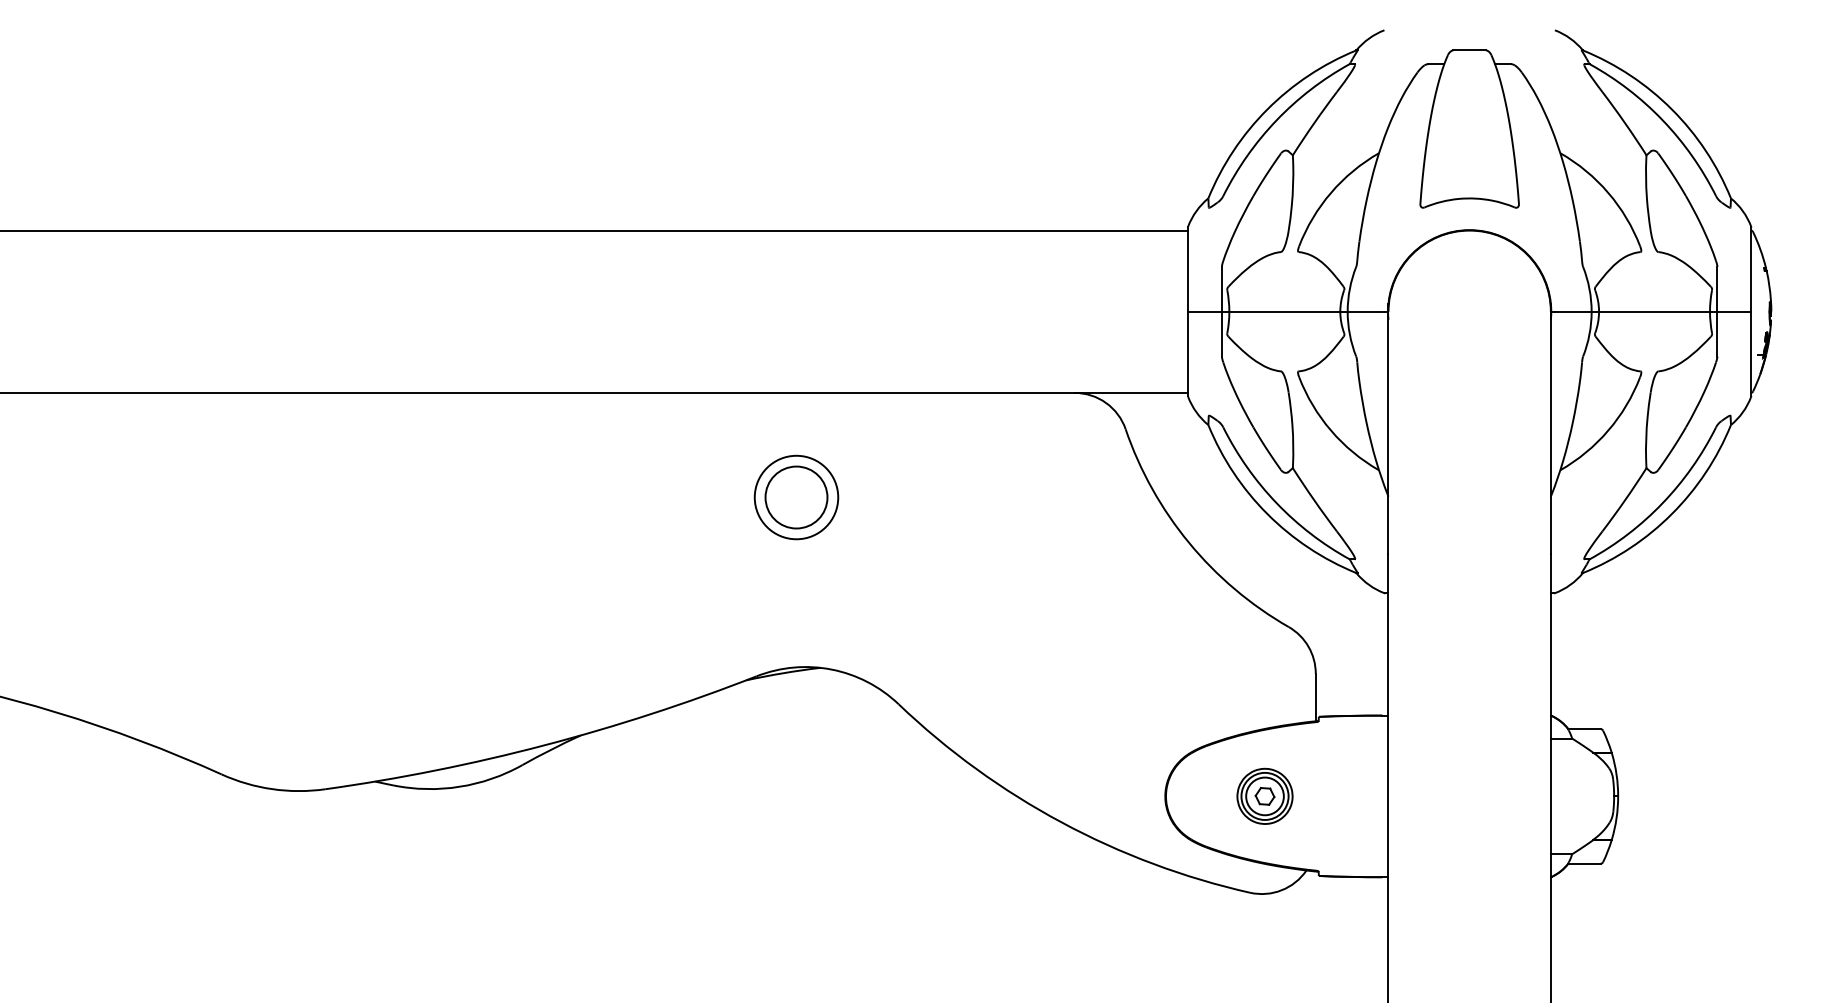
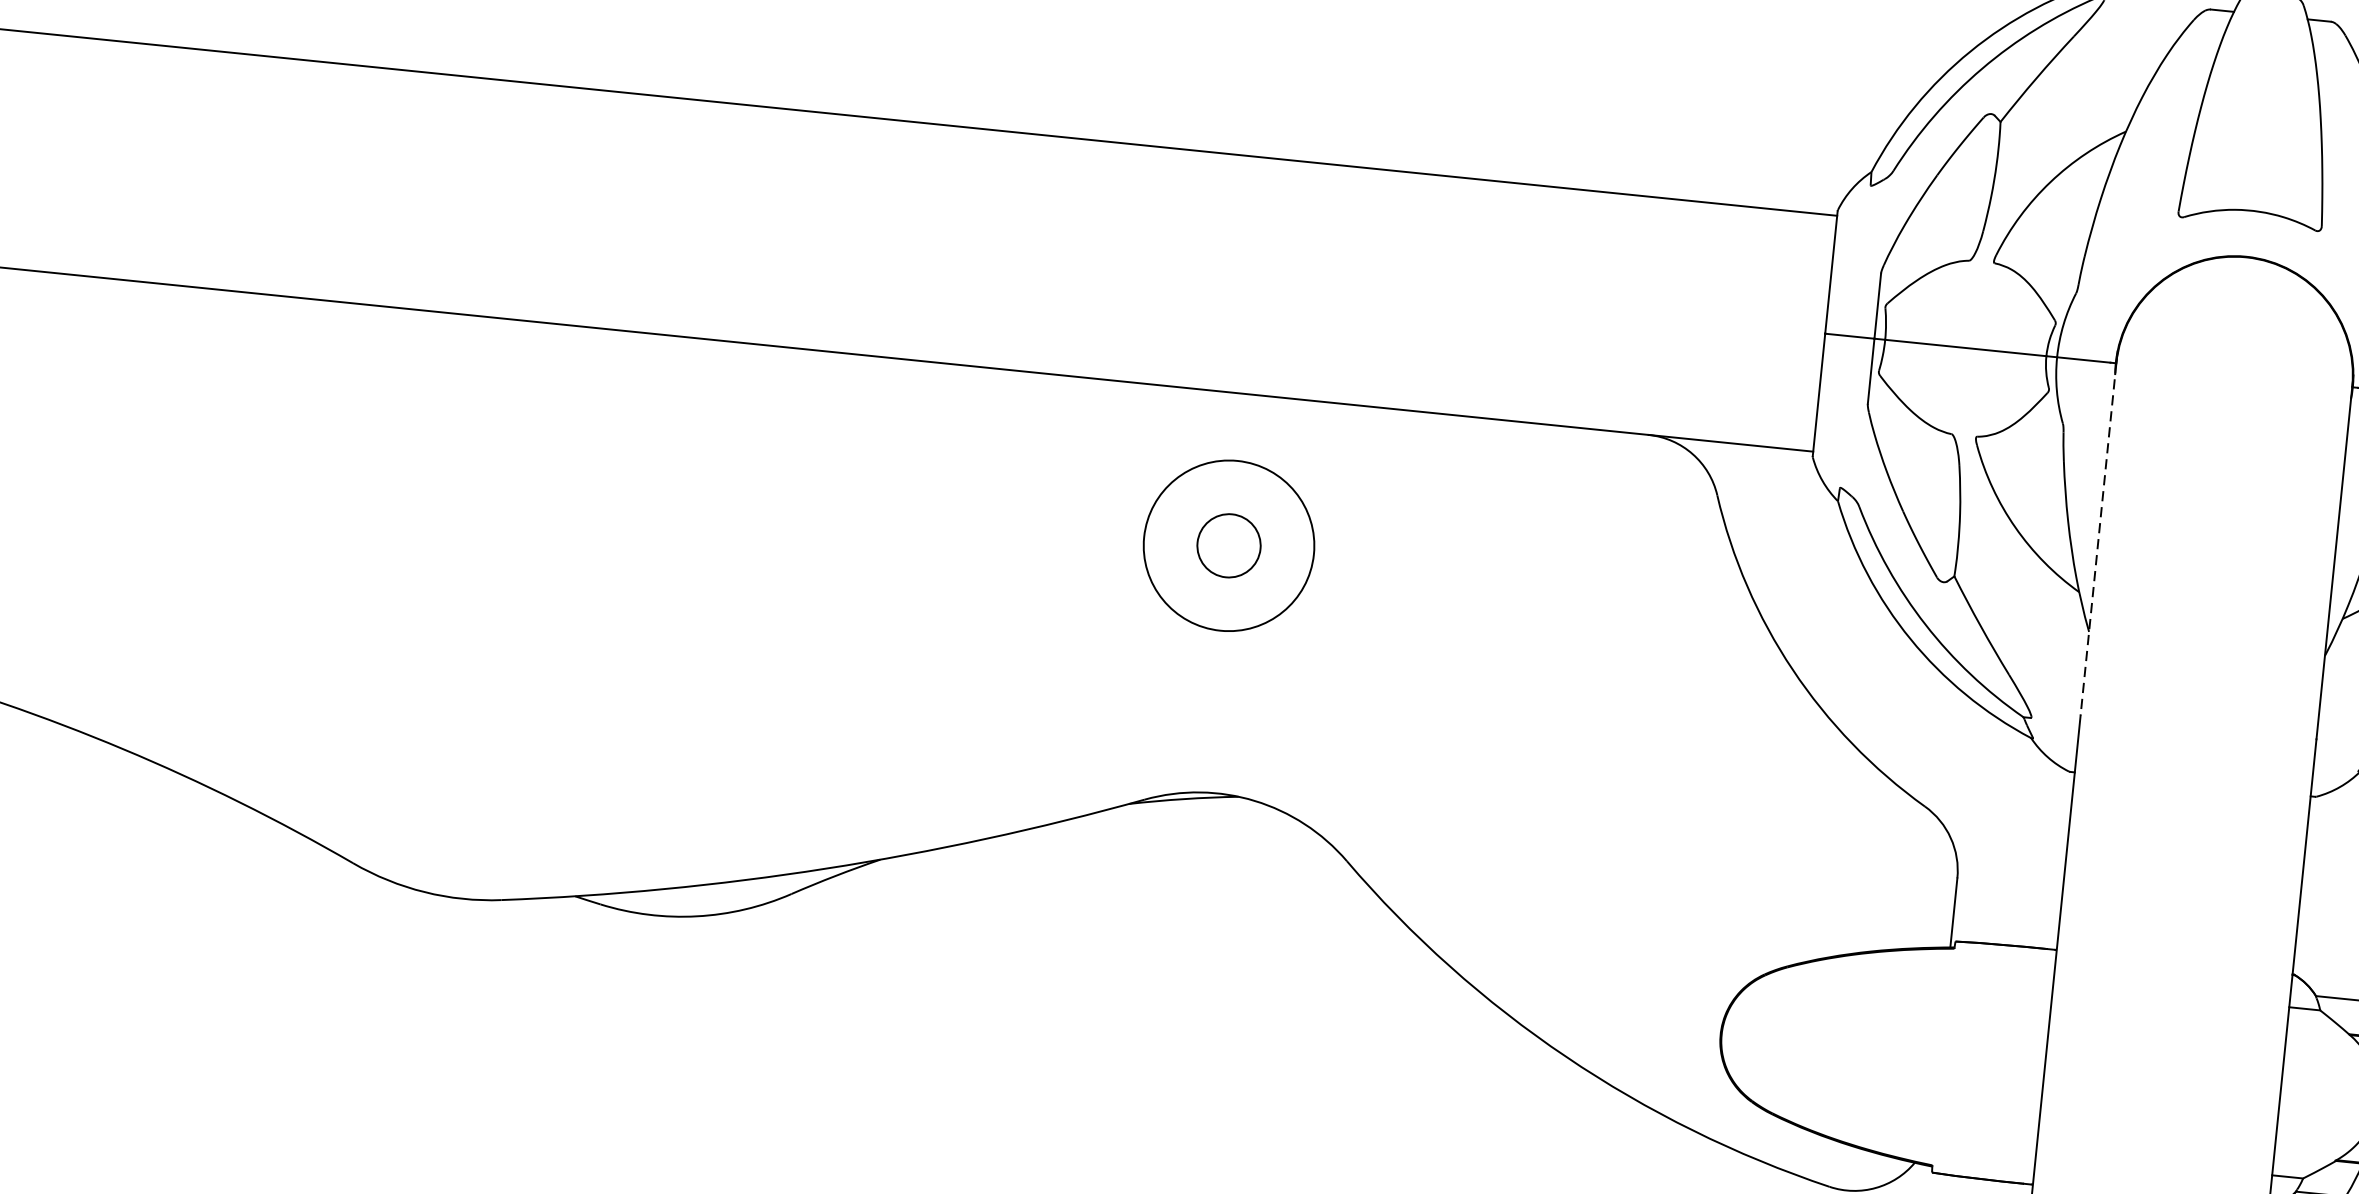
line: (1388, 433) -> (2098, 540), solid -> dashed
circle: (796, 497) -> (1229, 545), size x0.7
circle: (796, 497) -> (1229, 545), size x1.4
part: (1264, 795) -> (1864, 1047), removed

